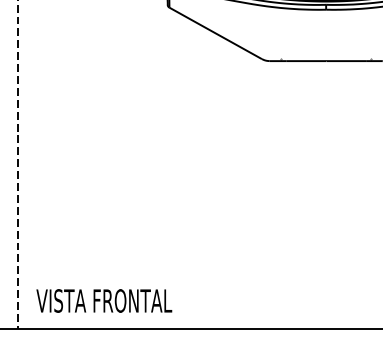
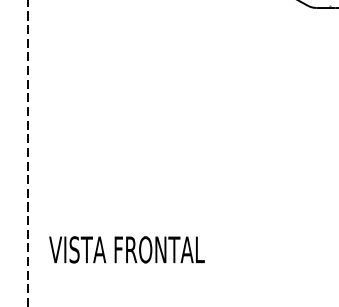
text: (104, 300) -> (127, 249), moved

